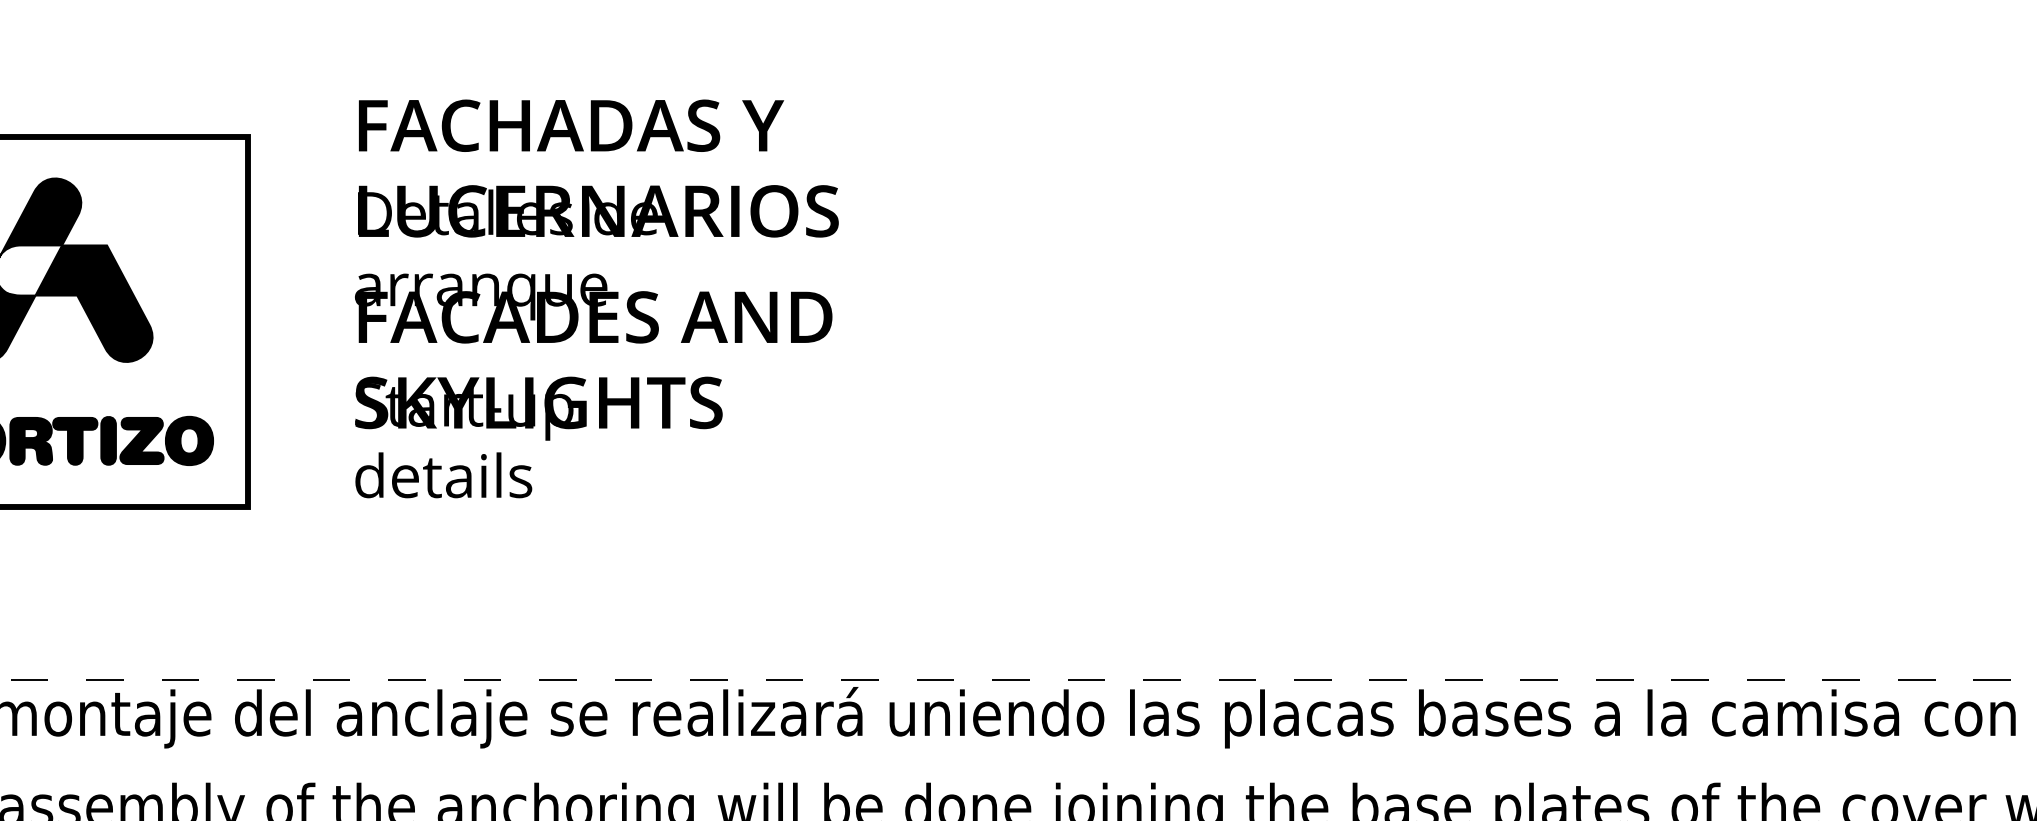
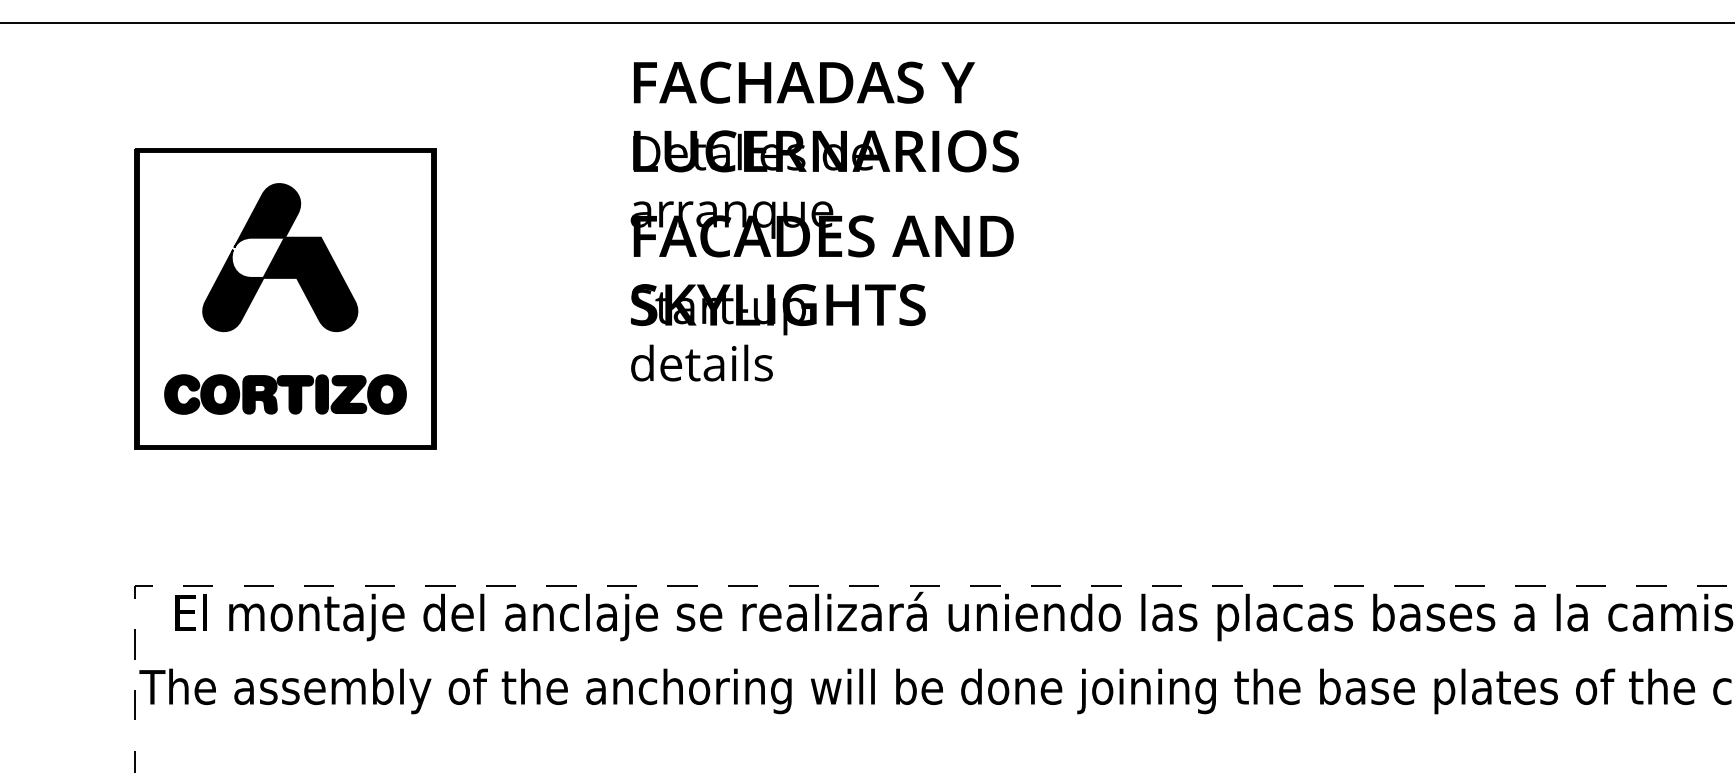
text: (596, 298) -> (824, 221), moved

